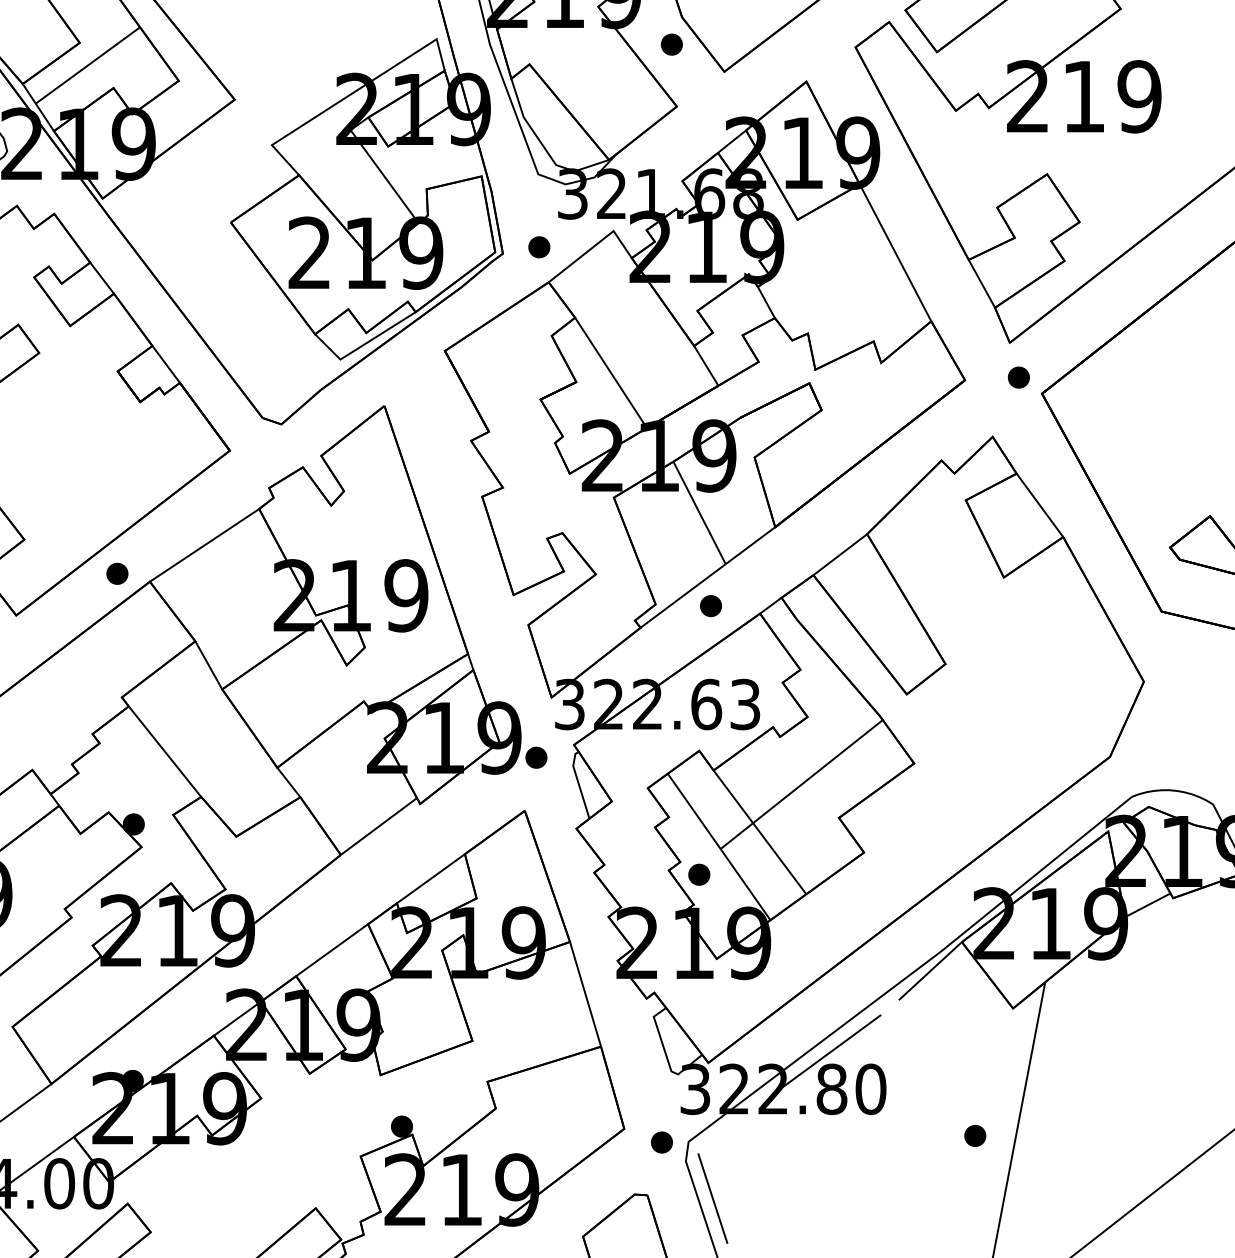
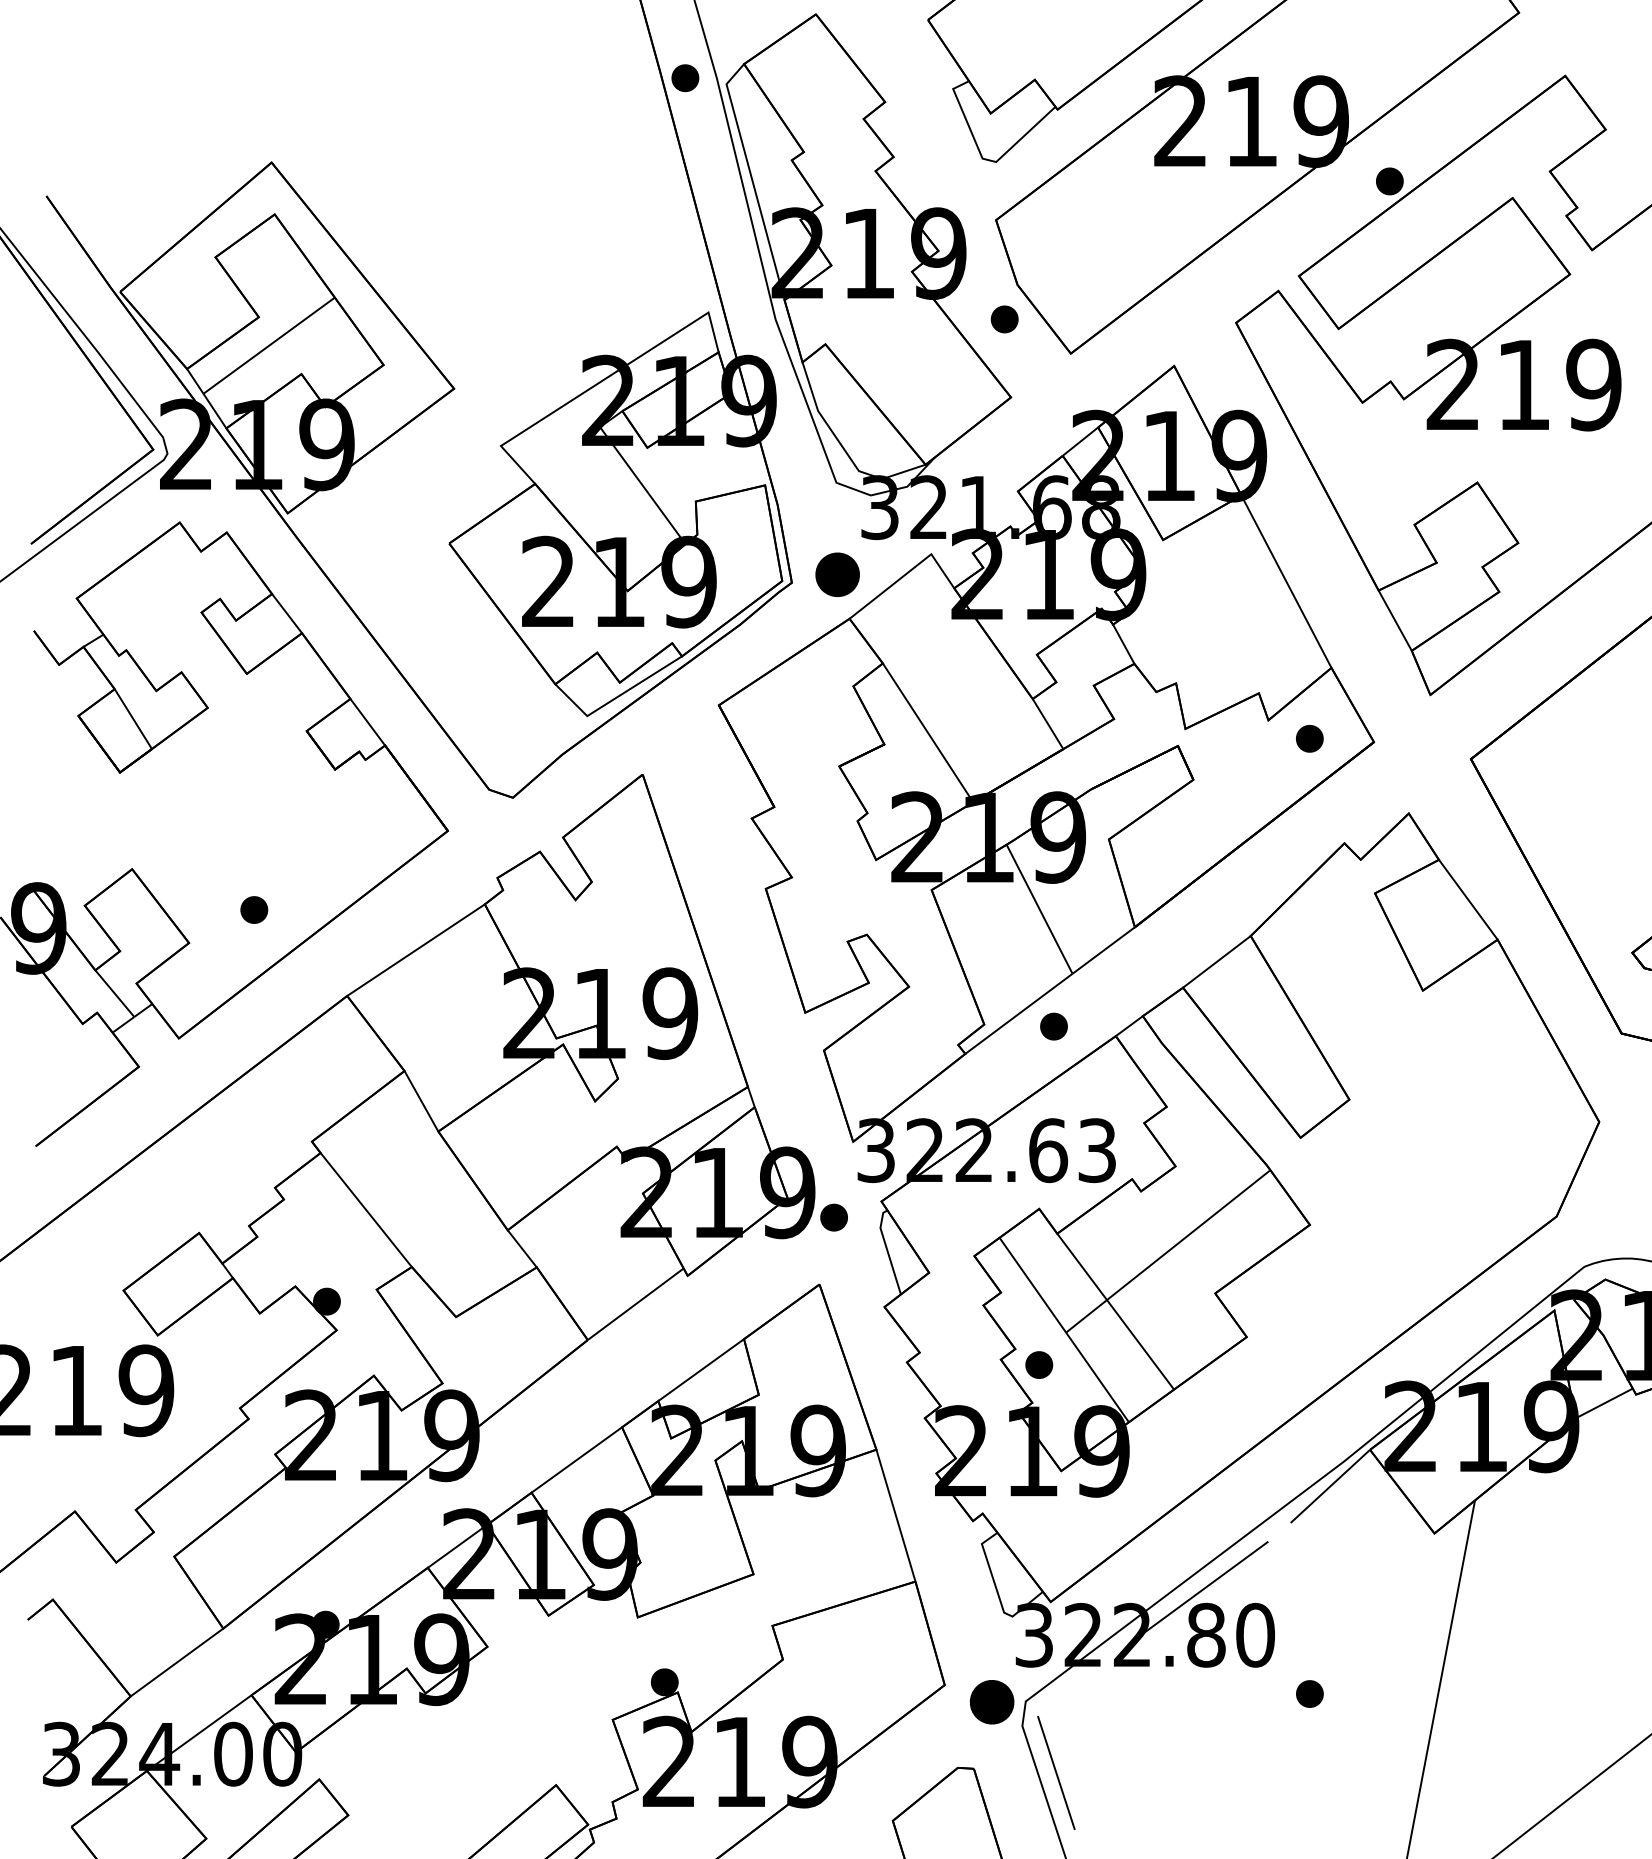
part: (539, 247) -> (837, 574), size x1.6
part: (1018, 377) -> (1309, 738), moved
part: (117, 573) -> (254, 909), moved
part: (974, 1135) -> (1309, 1693), moved
part: (662, 1142) -> (992, 1702), size x1.6

